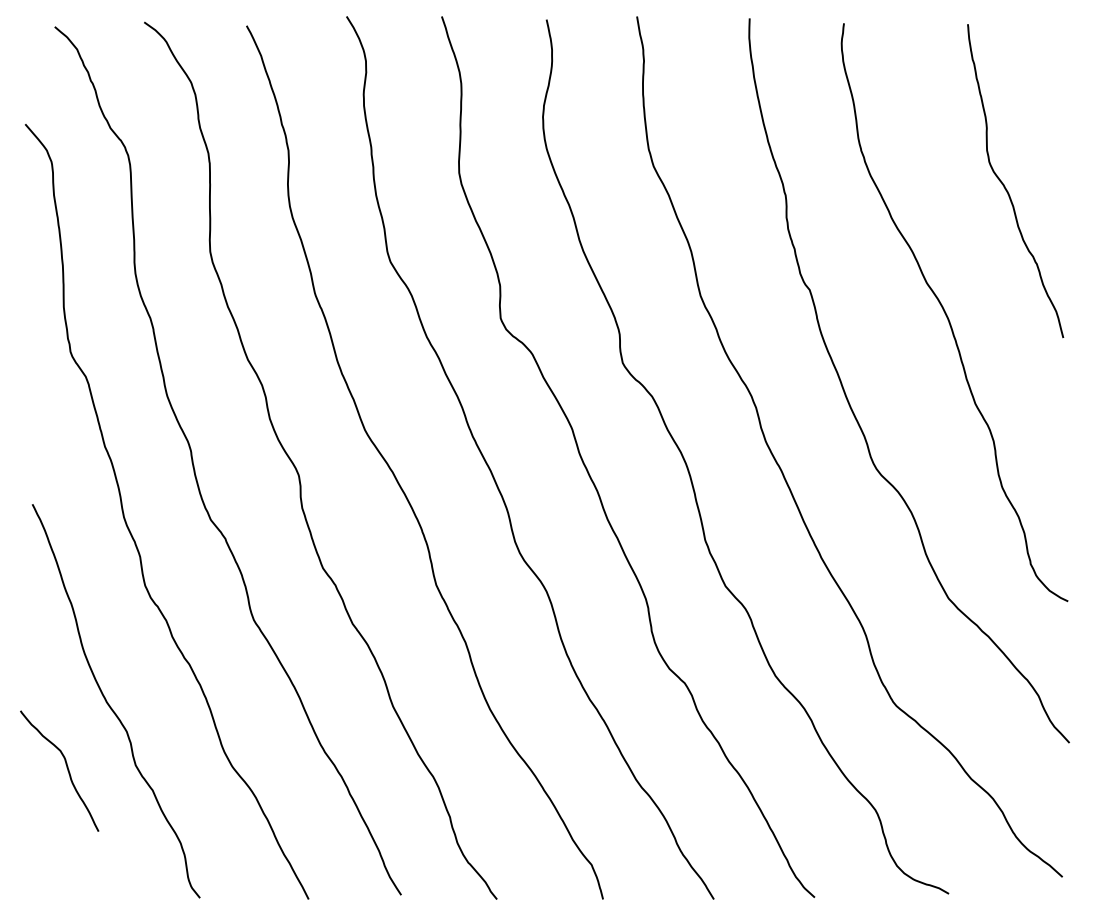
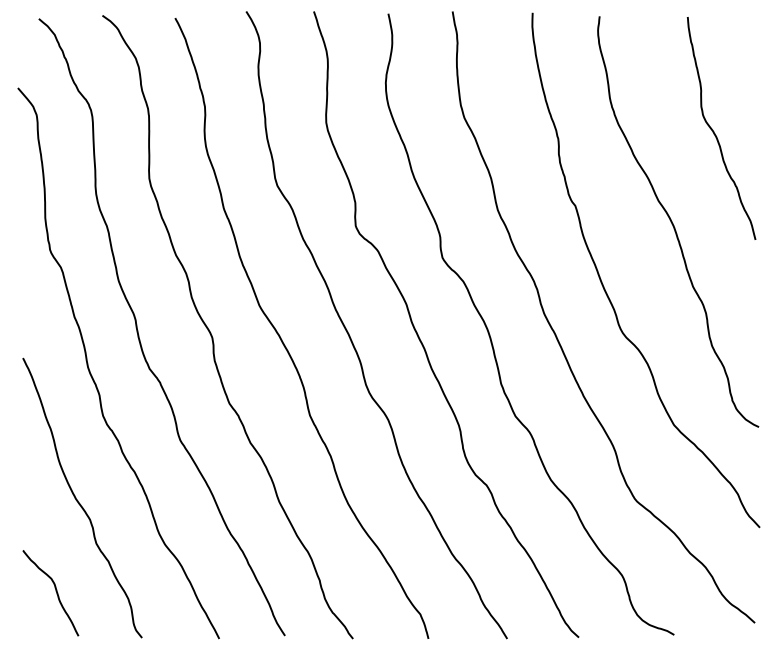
curve: (66, 767) -> (55, 590), moved

